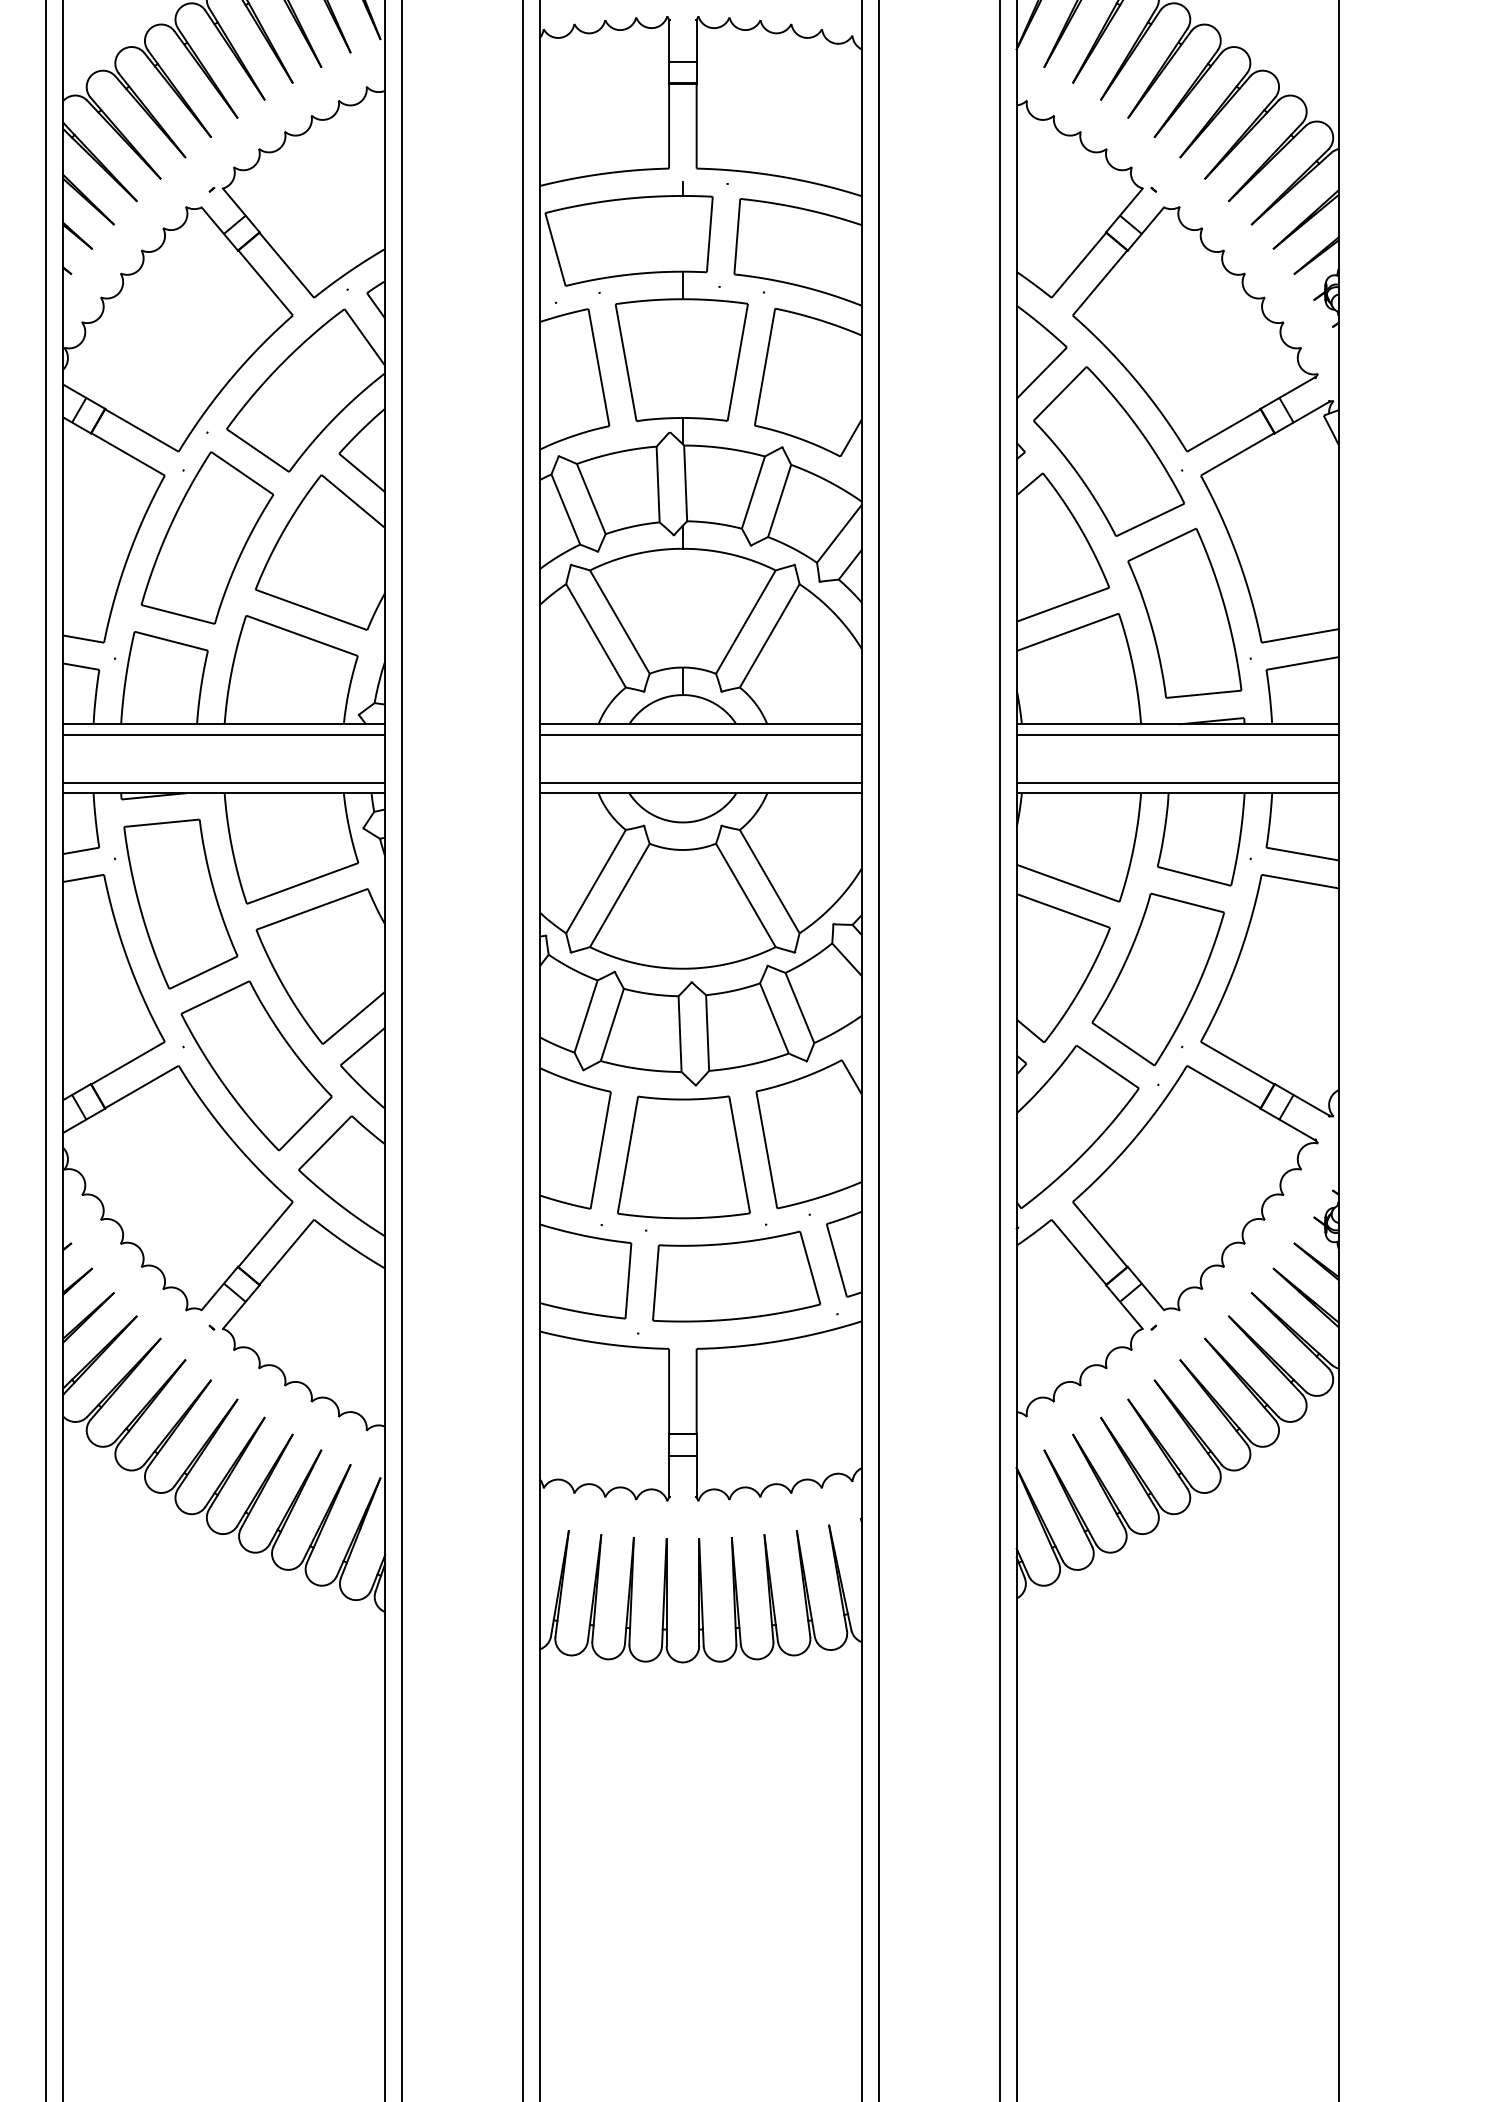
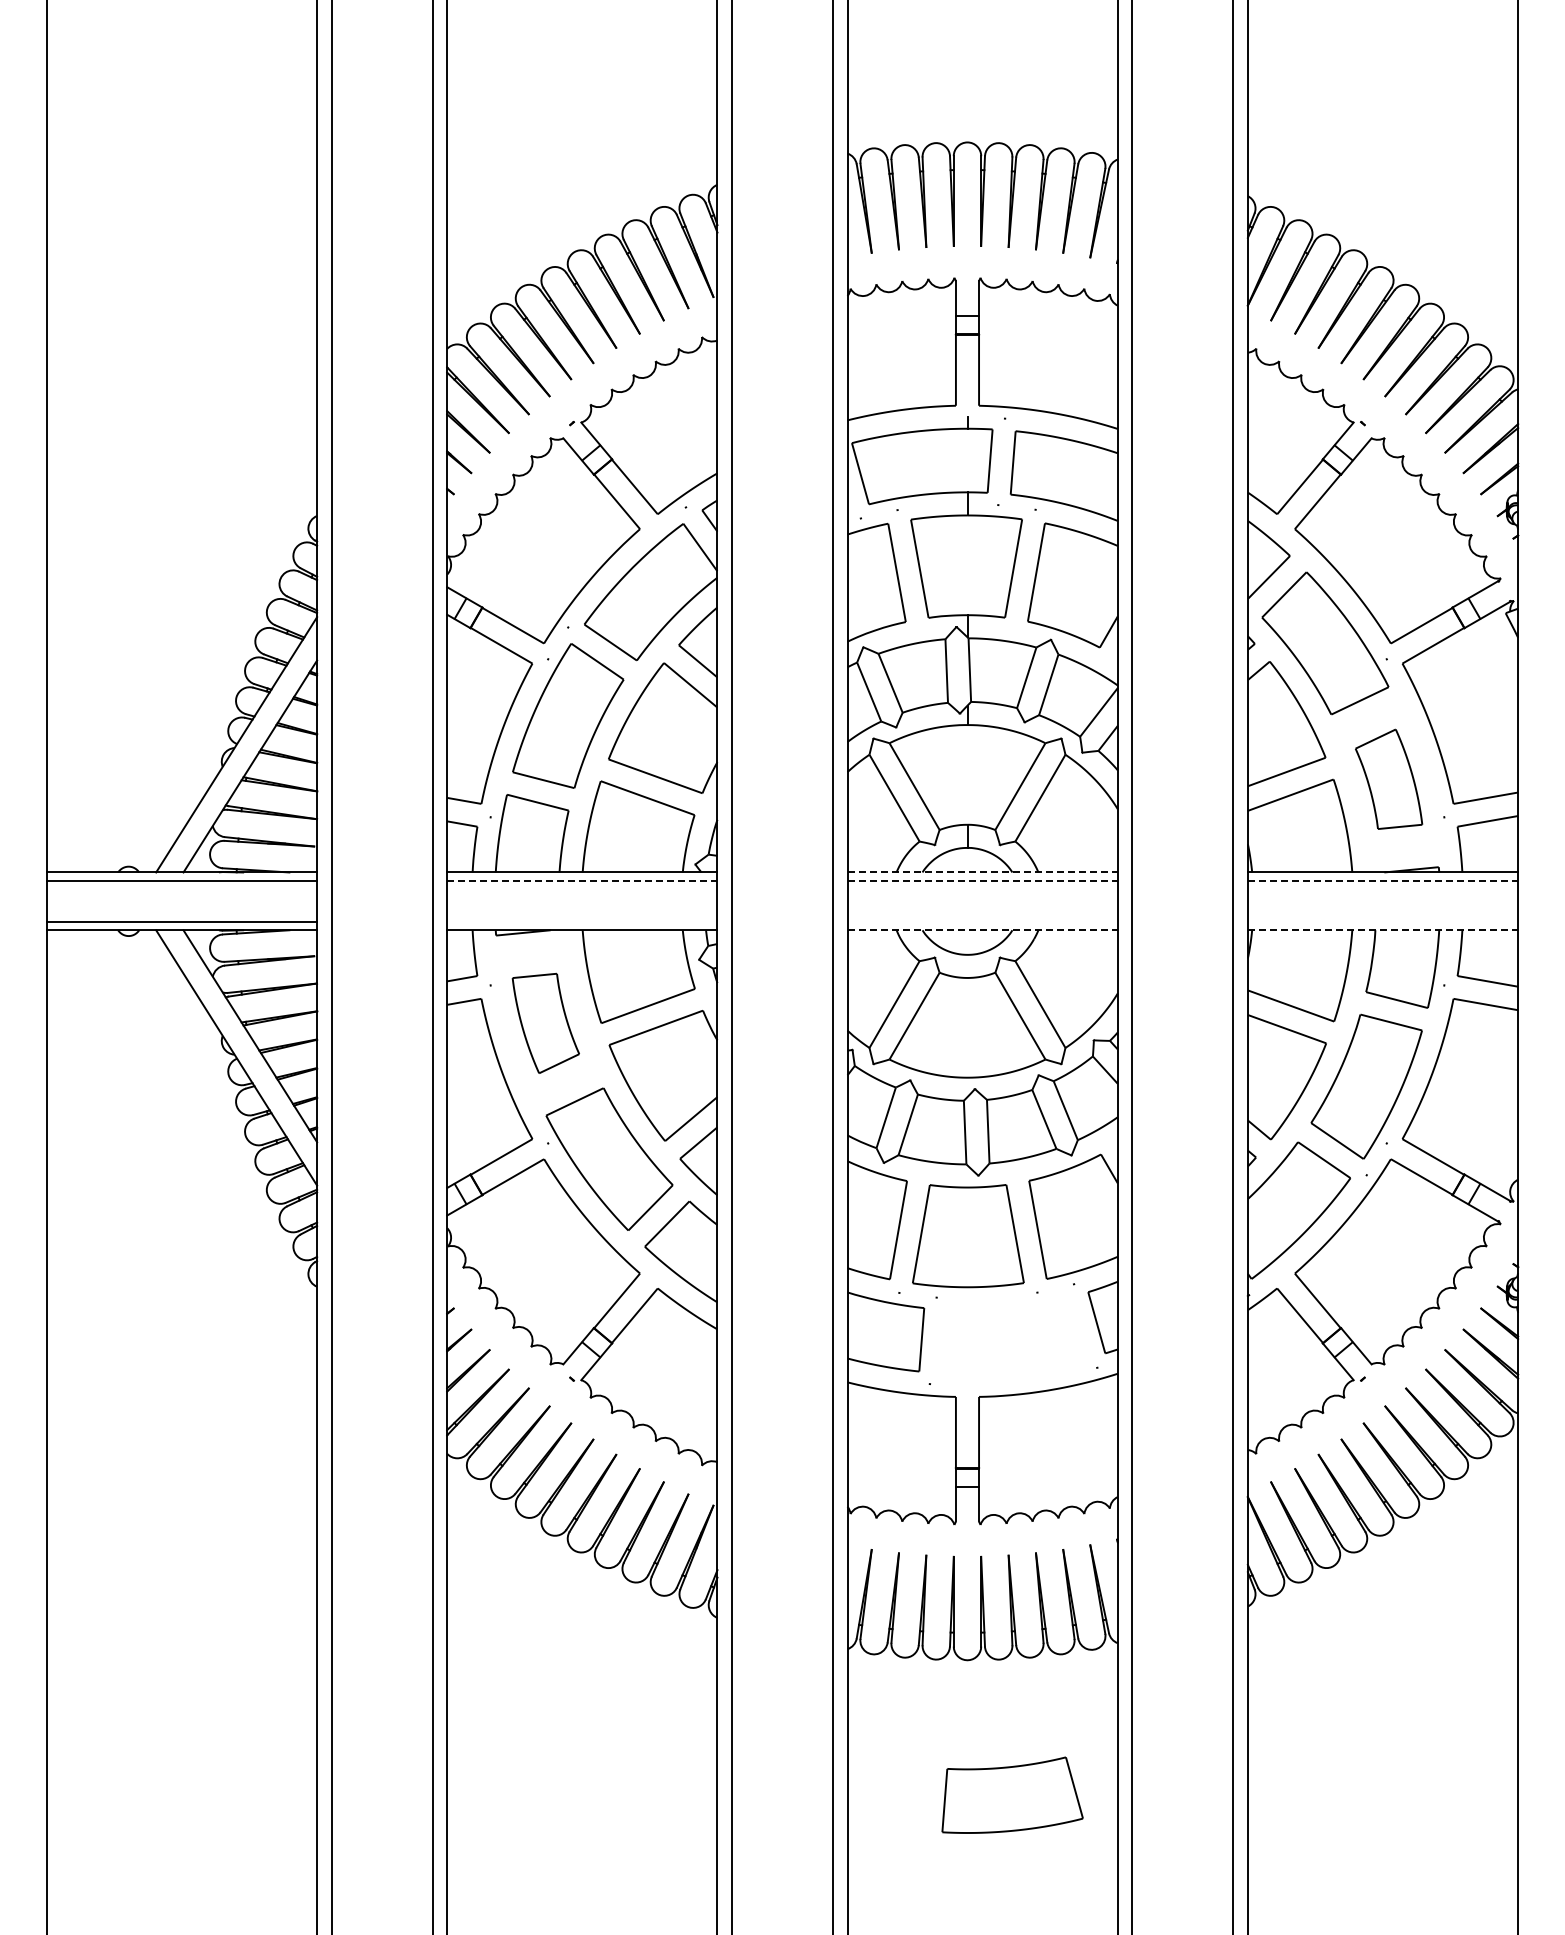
part: (1184, 613) -> (1388, 779), size x0.7
line: (701, 724) -> (983, 872), solid -> dashed
line: (224, 735) -> (582, 881), solid -> dashed
line: (701, 735) -> (983, 881), solid -> dashed
line: (1178, 735) -> (1383, 881), solid -> dashed
line: (224, 782) -> (582, 921), removed
line: (700, 782) -> (982, 921), removed
line: (1177, 782) -> (1382, 921), removed
line: (701, 793) -> (983, 930), solid -> dashed
line: (1178, 793) -> (1383, 930), solid -> dashed
part: (180, 904) -> (545, 1023), size x0.7
part: (736, 1275) -> (1012, 1794), moved

